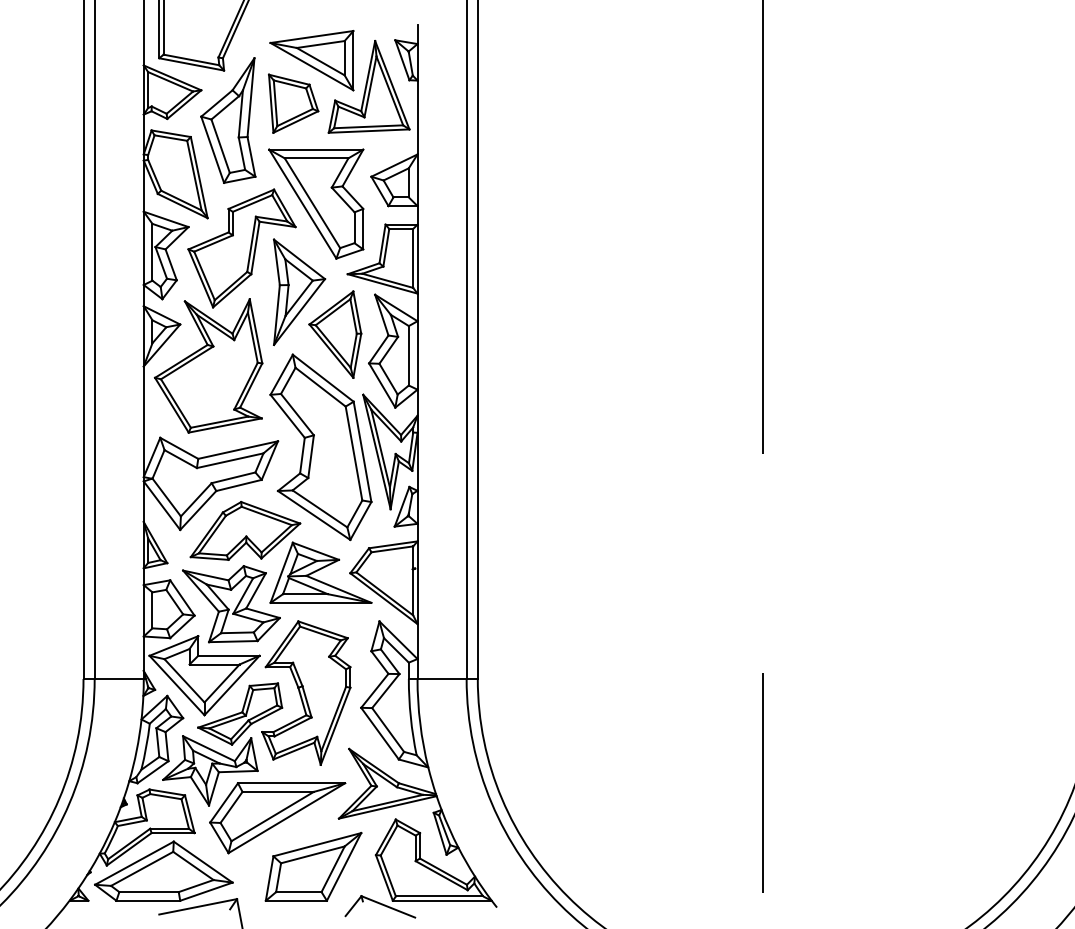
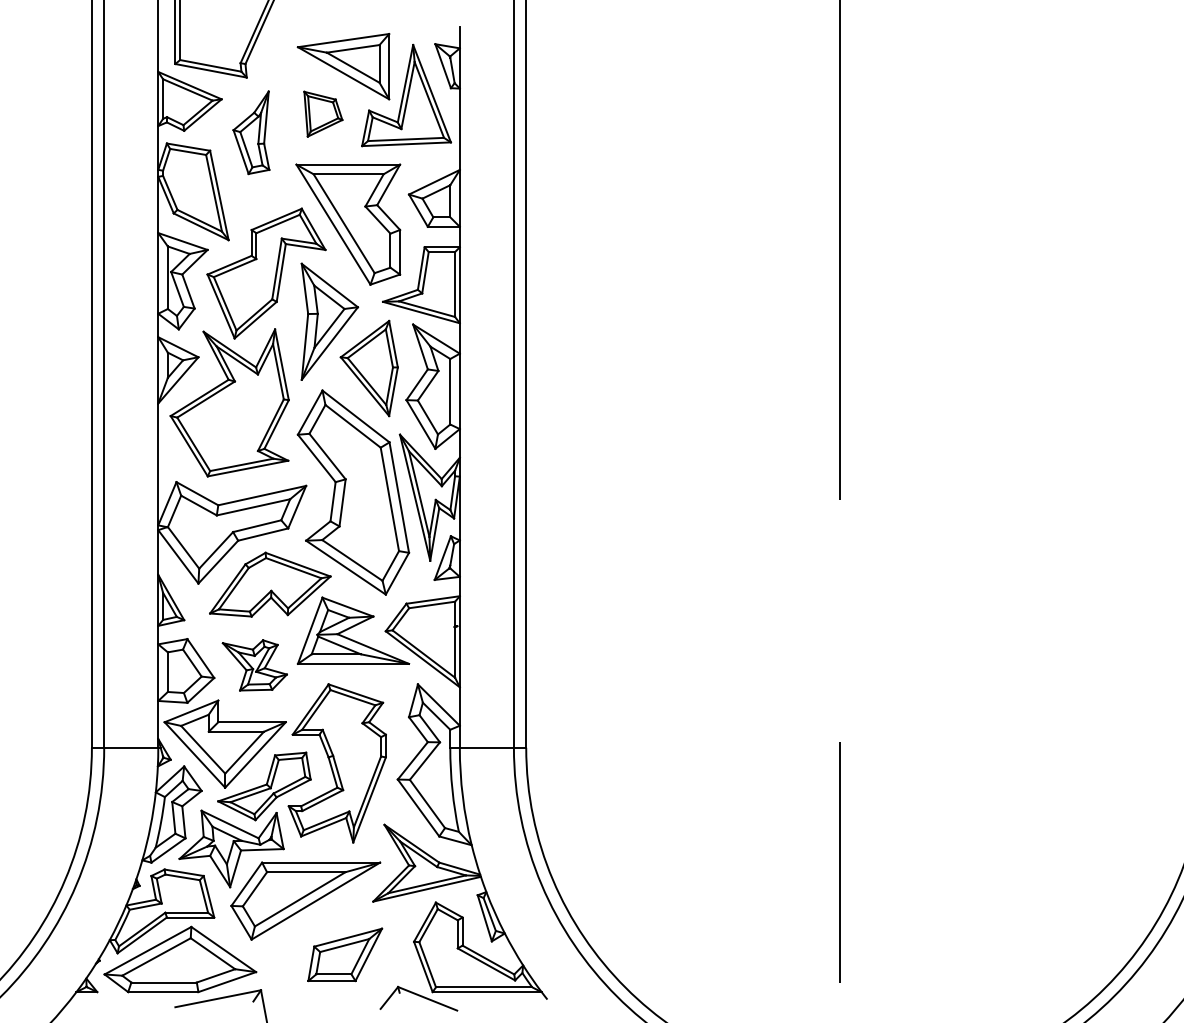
part: (293, 104) -> (323, 114), size x0.7
part: (228, 120) -> (251, 132), size x0.6
part: (231, 604) -> (254, 665), size x0.6
part: (312, 866) -> (344, 954), size x0.7

